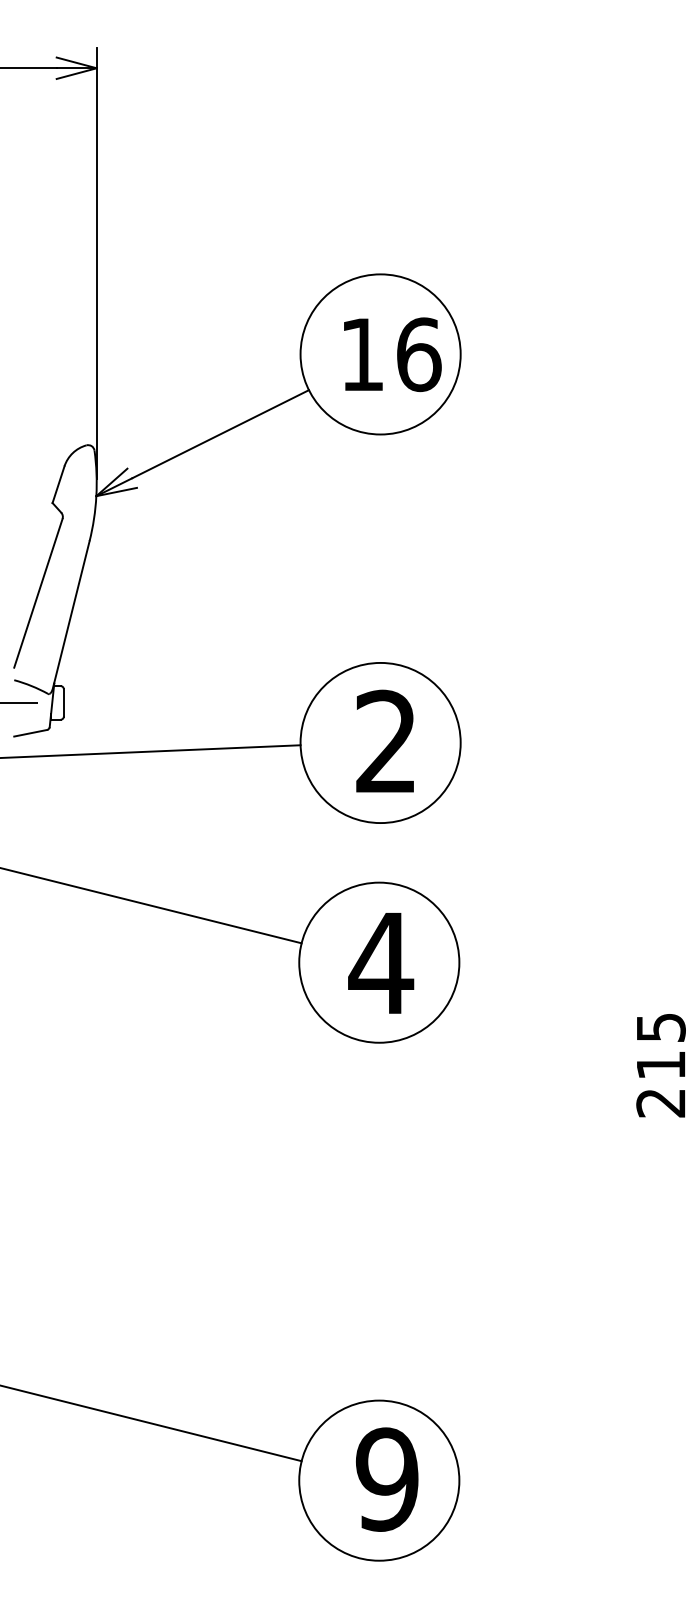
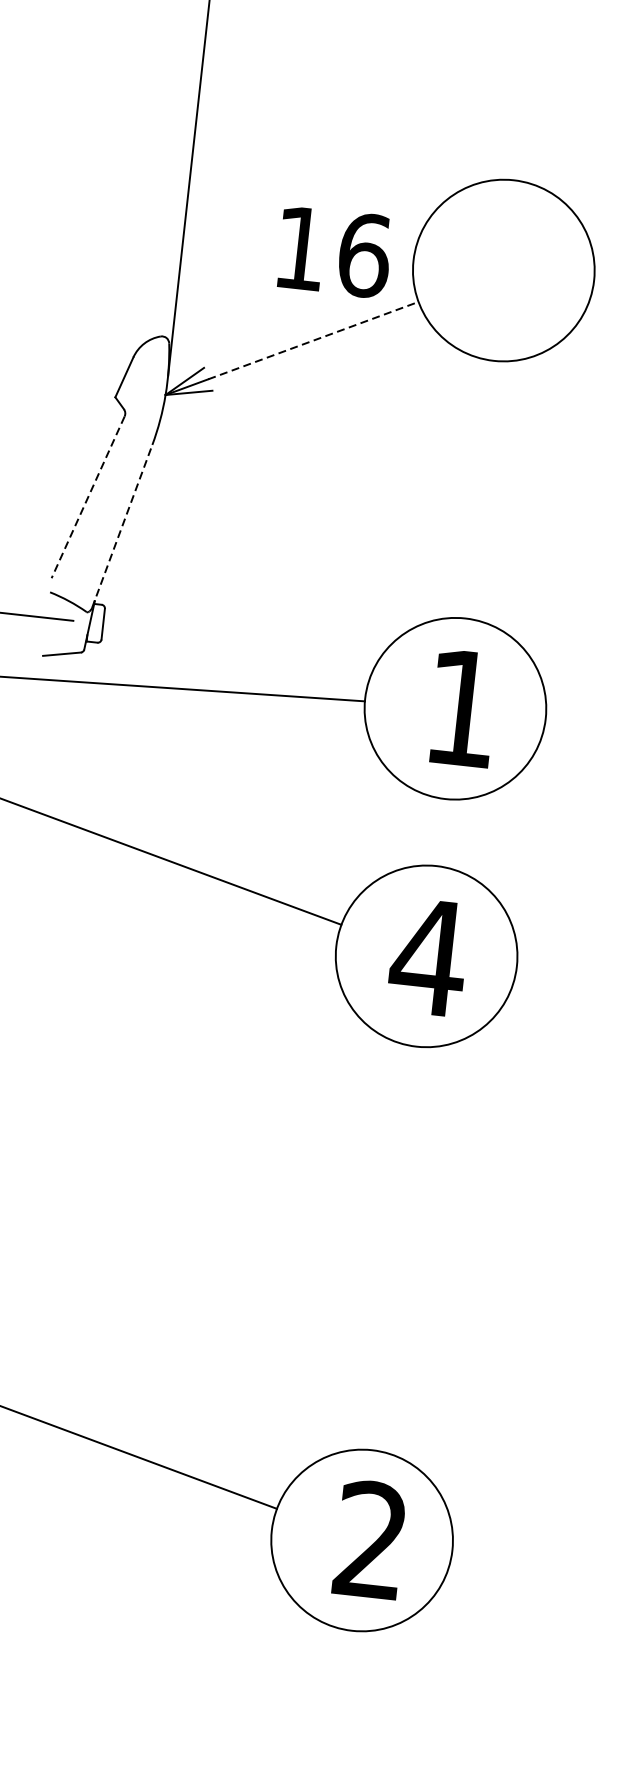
text: (392, 354) -> (334, 251), moved
line: (220, 434) -> (313, 340), solid -> dashed
line: (38, 593) -> (88, 497), solid -> dashed
line: (71, 615) -> (122, 526), solid -> dashed
text: (385, 740) -> (461, 706), 2 -> 1
text: (386, 1479) -> (370, 1540), 9 -> 2

